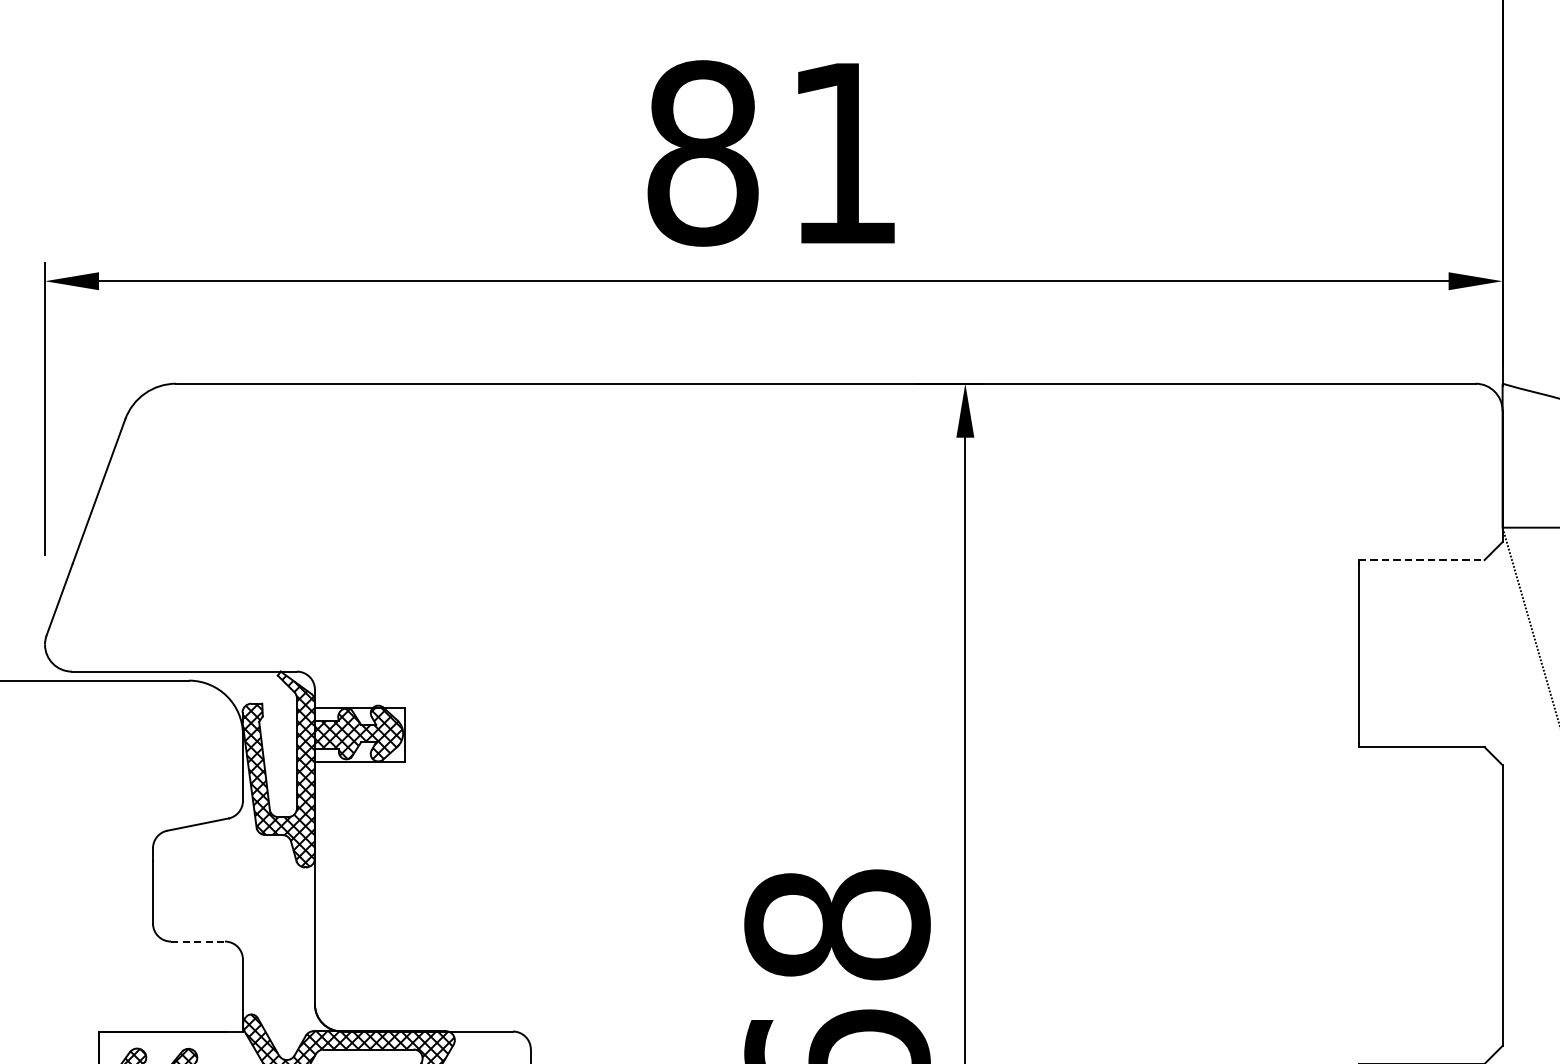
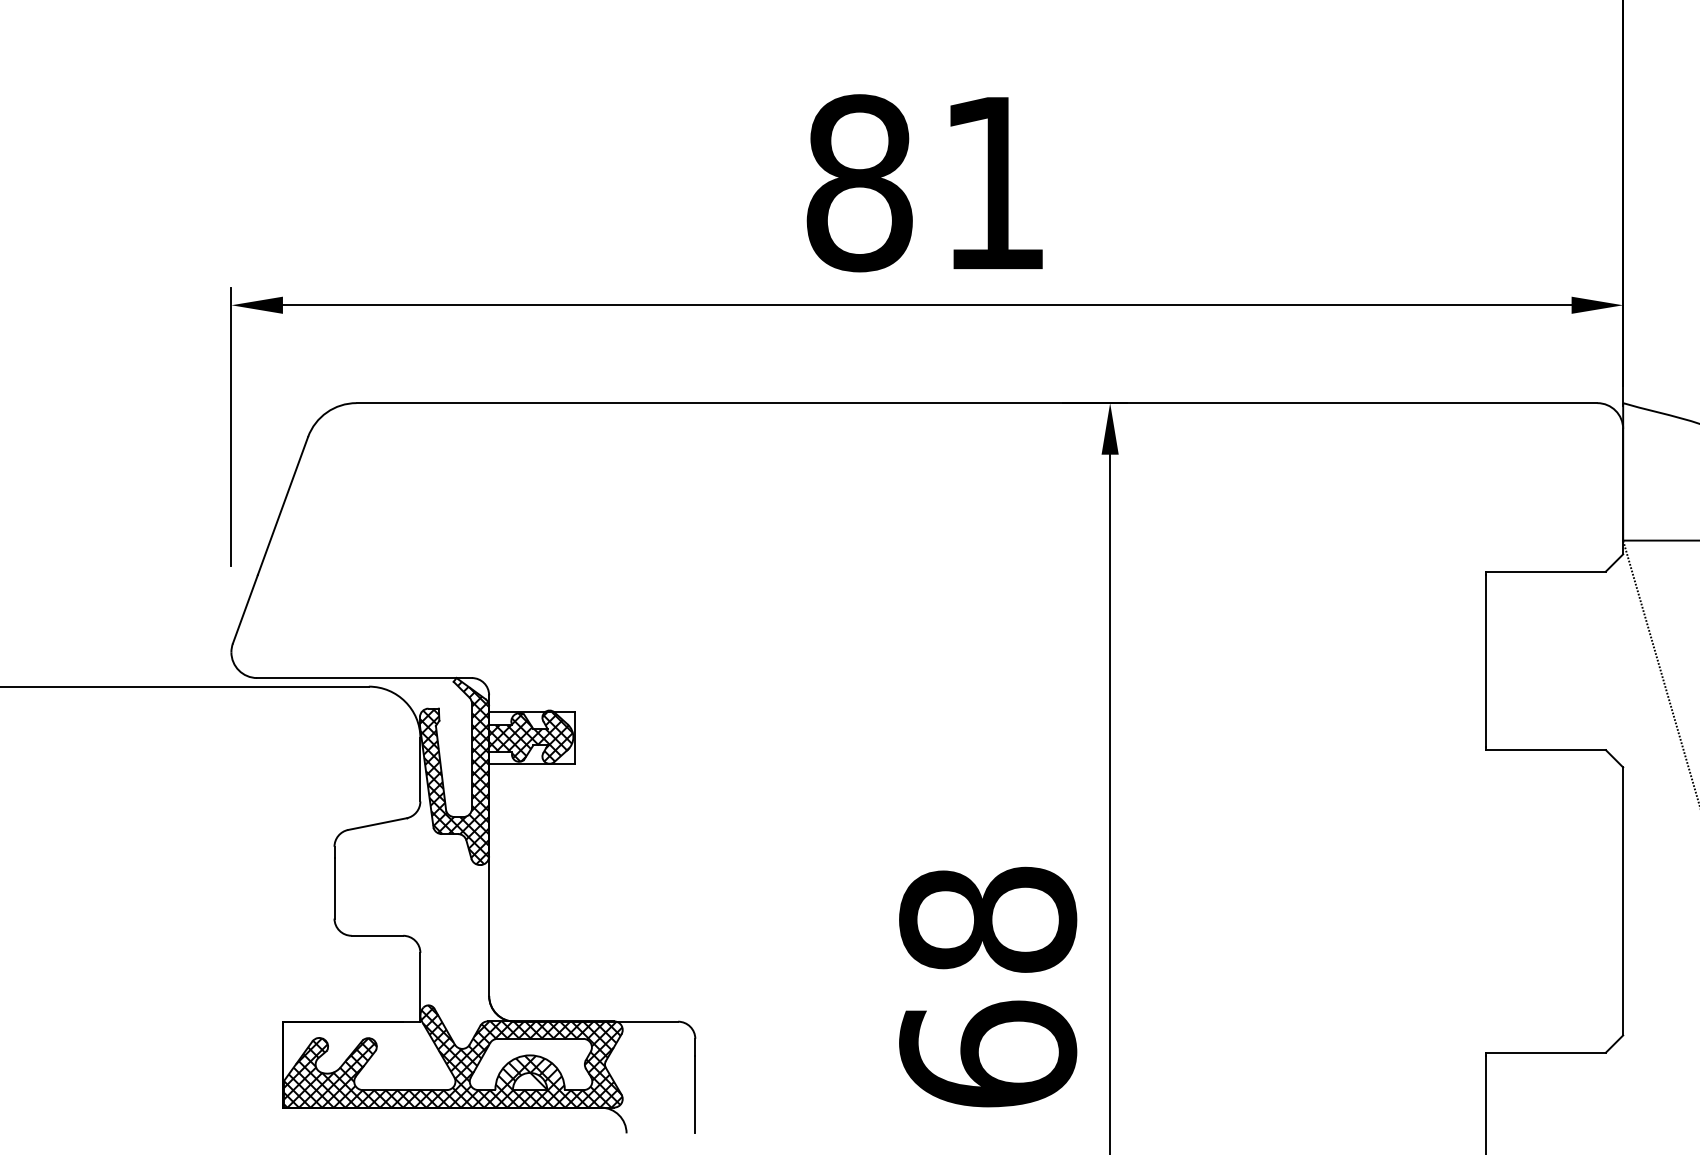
line: (1422, 560) -> (1546, 571), dashed -> solid
line: (198, 941) -> (377, 935), dashed -> solid

